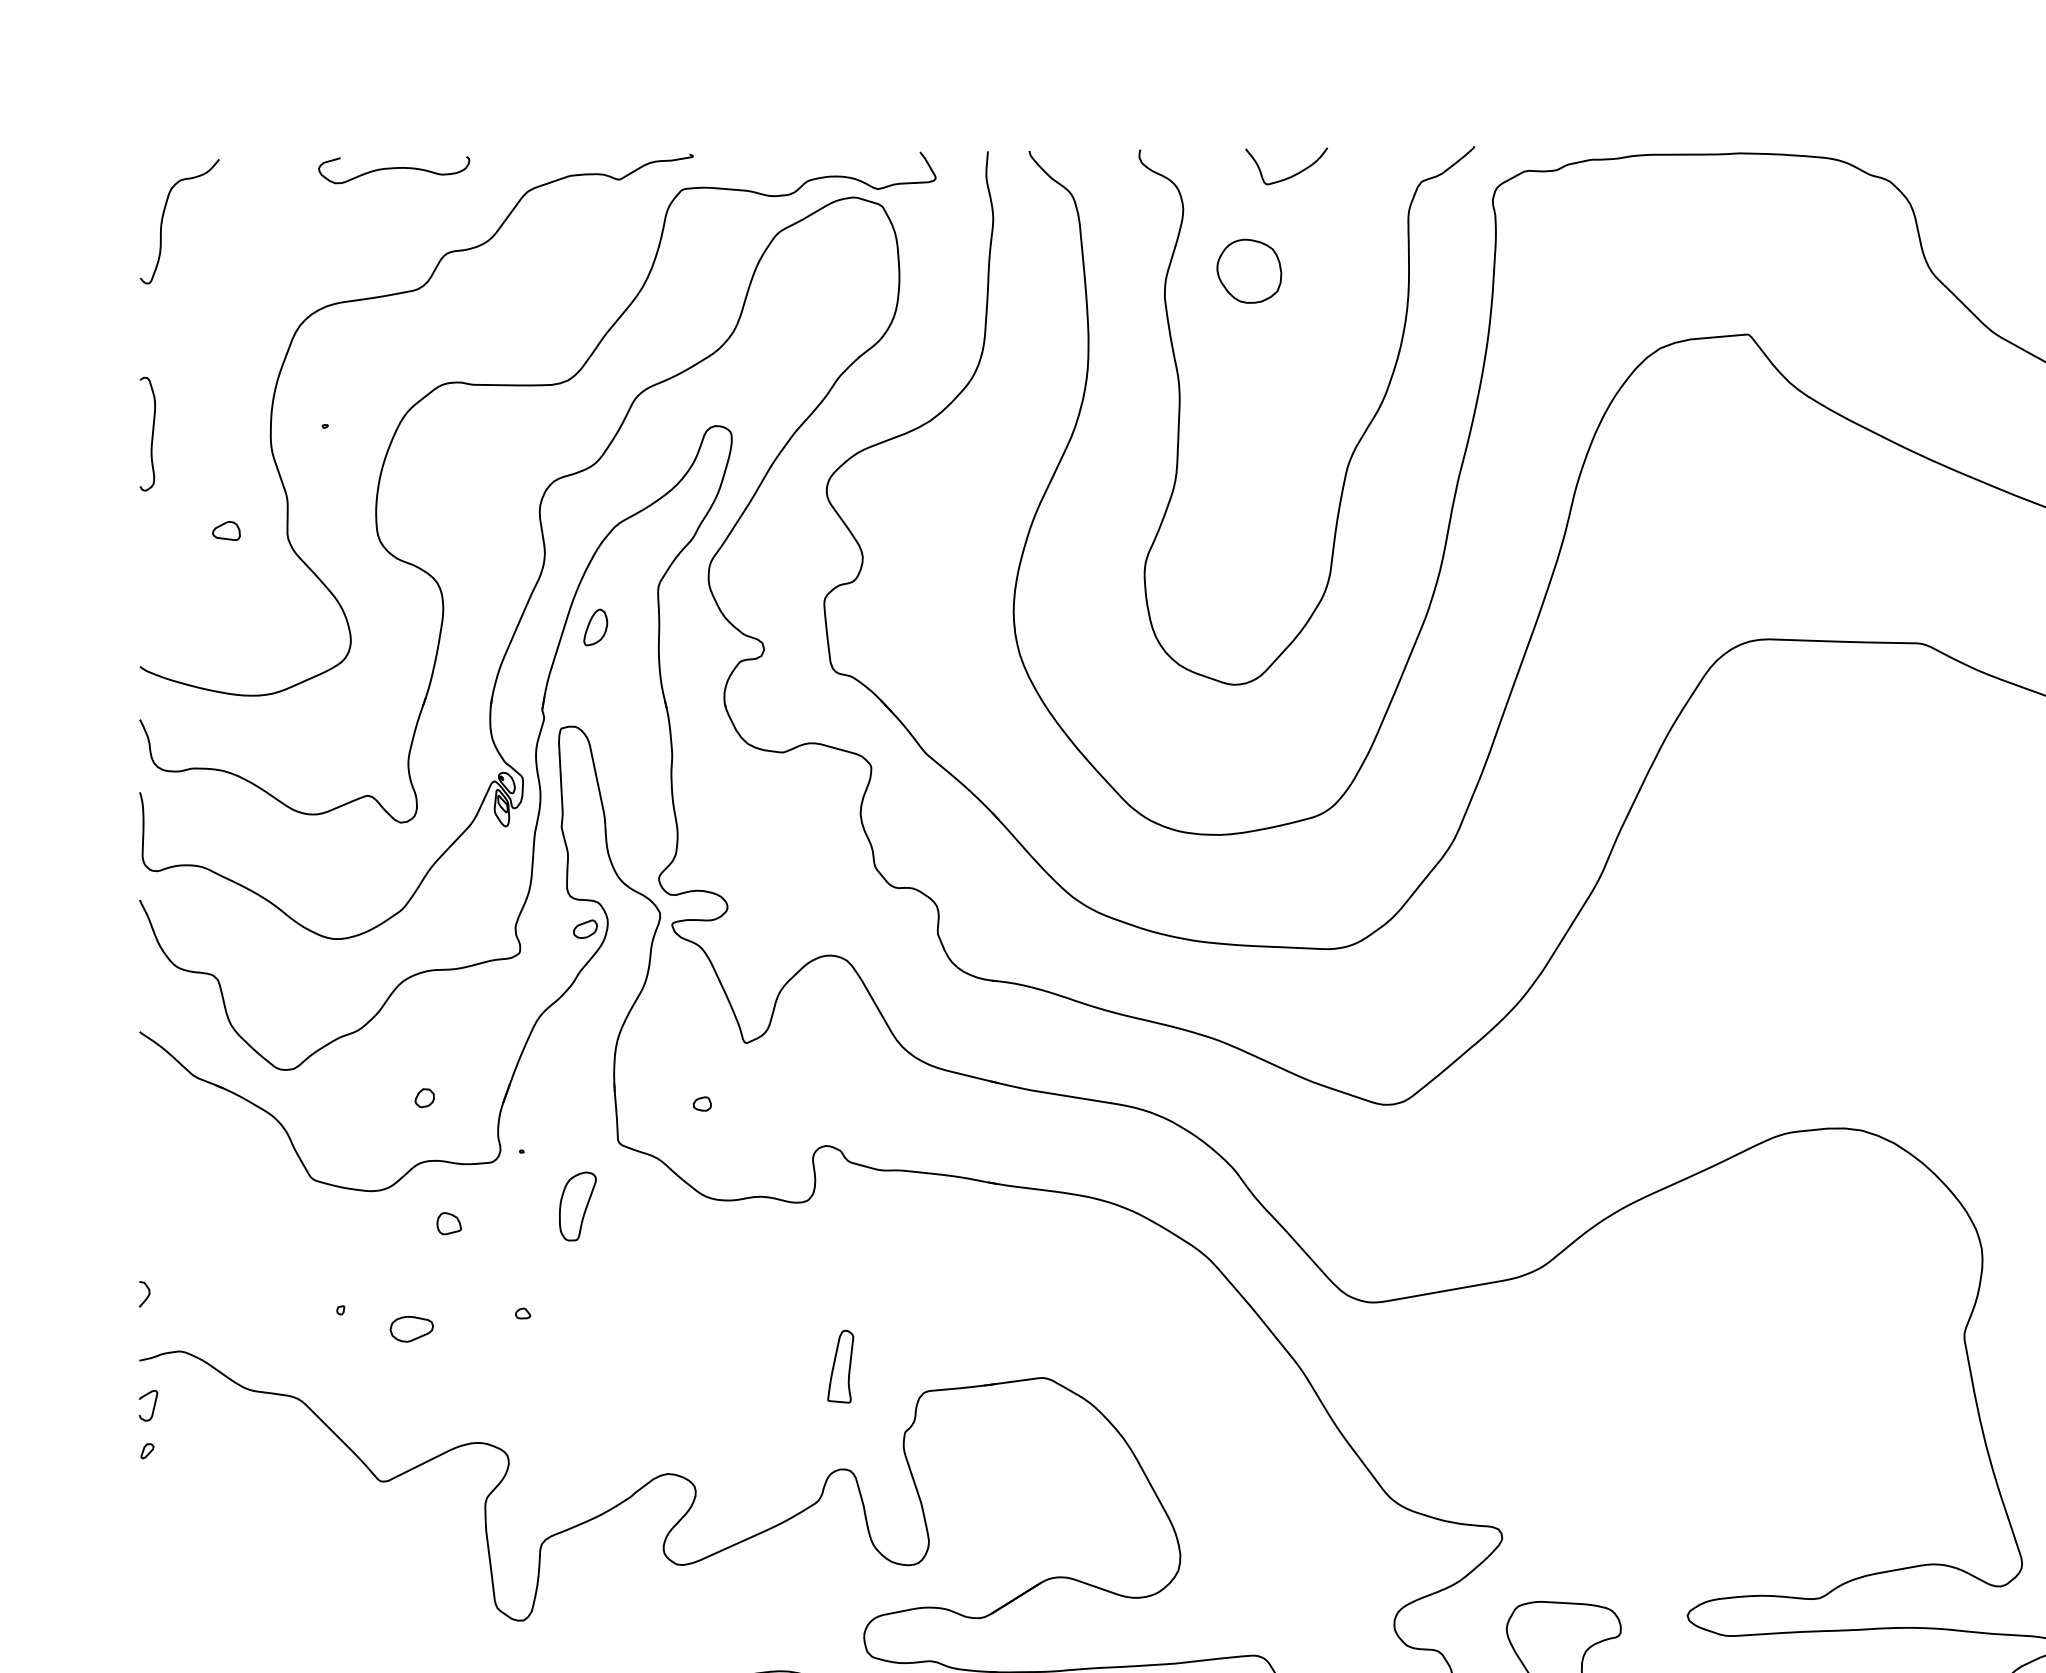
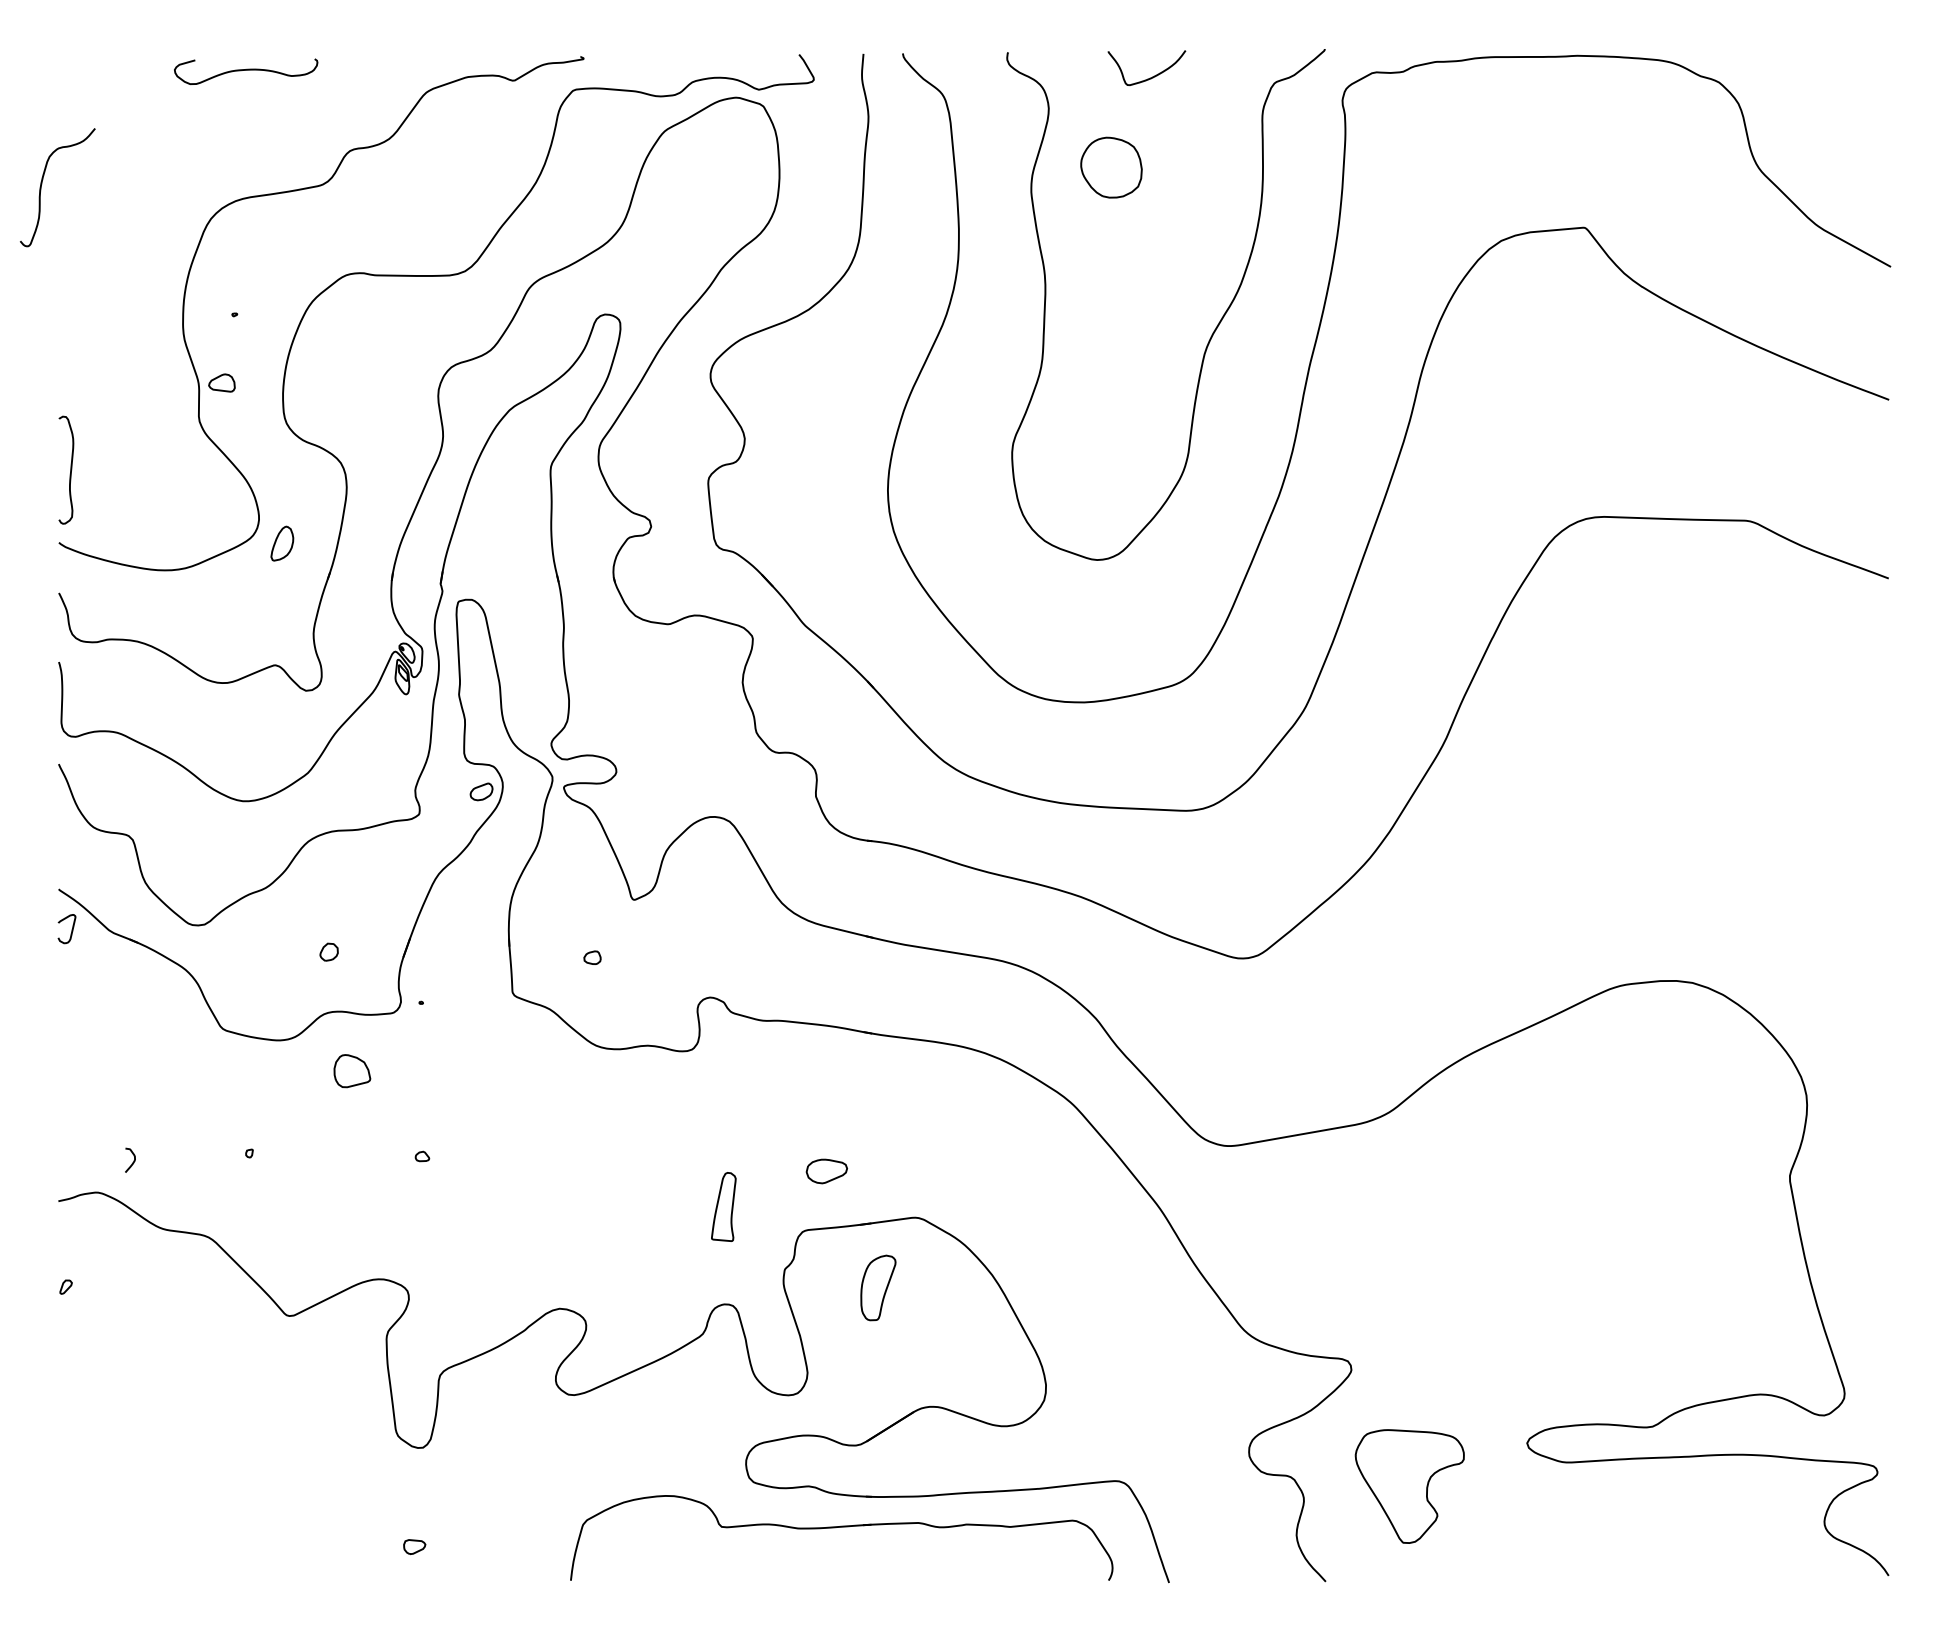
curve: (394, 168) -> (246, 70), moved
curve: (163, 218) -> (42, 184), moved
curve: (152, 433) -> (70, 469), moved
part: (225, 530) -> (221, 382), moved
part: (595, 627) -> (282, 543), moved
part: (577, 1206) -> (878, 1287), moved
part: (449, 1223) -> (352, 1071), size x1.6
curve: (147, 1294) -> (133, 1160), moved
part: (411, 1329) -> (826, 1171), moved
curve: (153, 1406) -> (71, 929), moved

